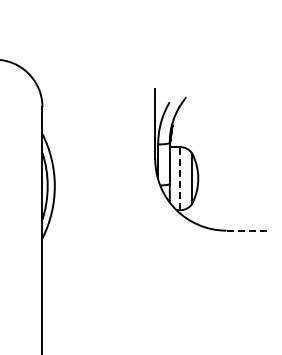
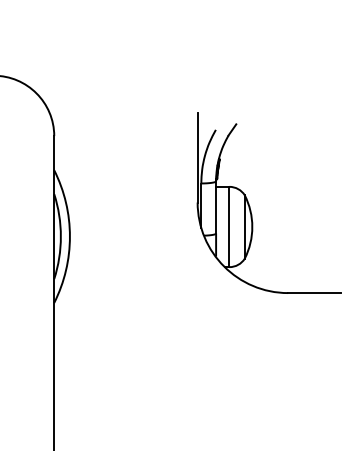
line: (180, 178) -> (229, 226), dashed -> solid
line: (247, 230) -> (314, 292), dashed -> solid

